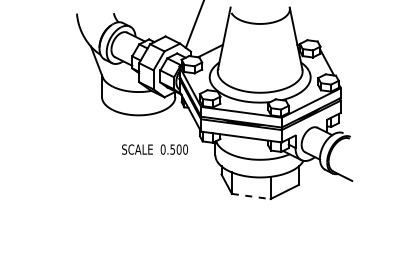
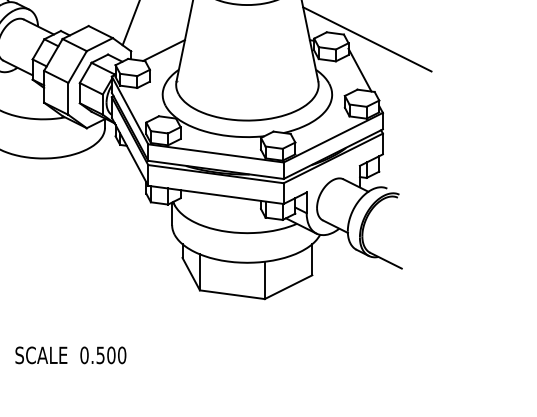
line: (331, 44) -> (367, 39), added
text: (154, 149) -> (69, 355), moved
line: (251, 196) -> (232, 294), dashed -> solid

